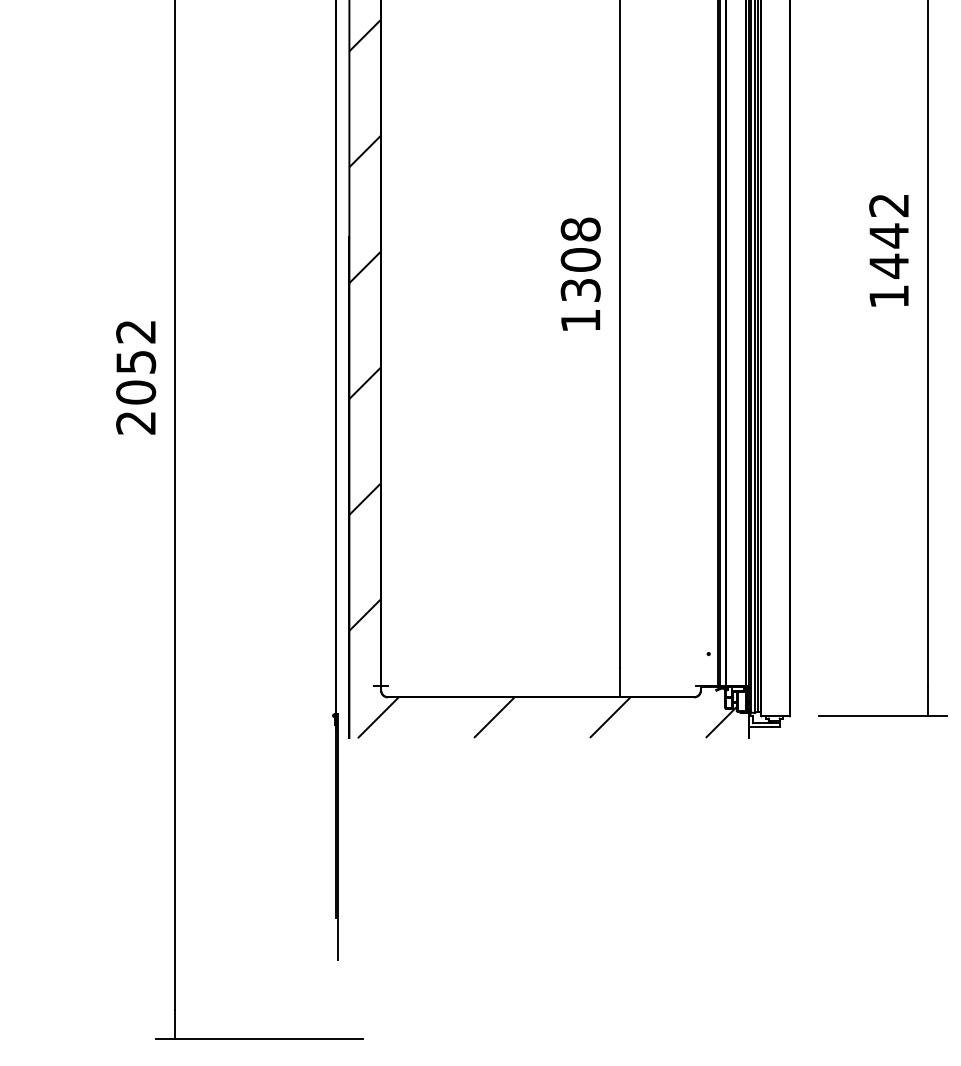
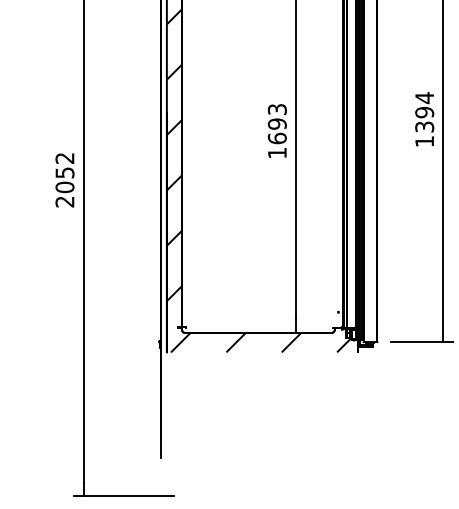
text: (888, 235) -> (424, 112), 1442 -> 1394
text: (578, 258) -> (276, 123), 1308 -> 1693

